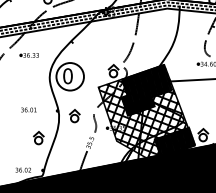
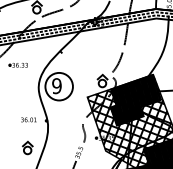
text: (67, 76) -> (56, 86), 0 -> 9
text: (28, 109) -> (28, 119), moved
part: (74, 116) -> (63, 126), removed

